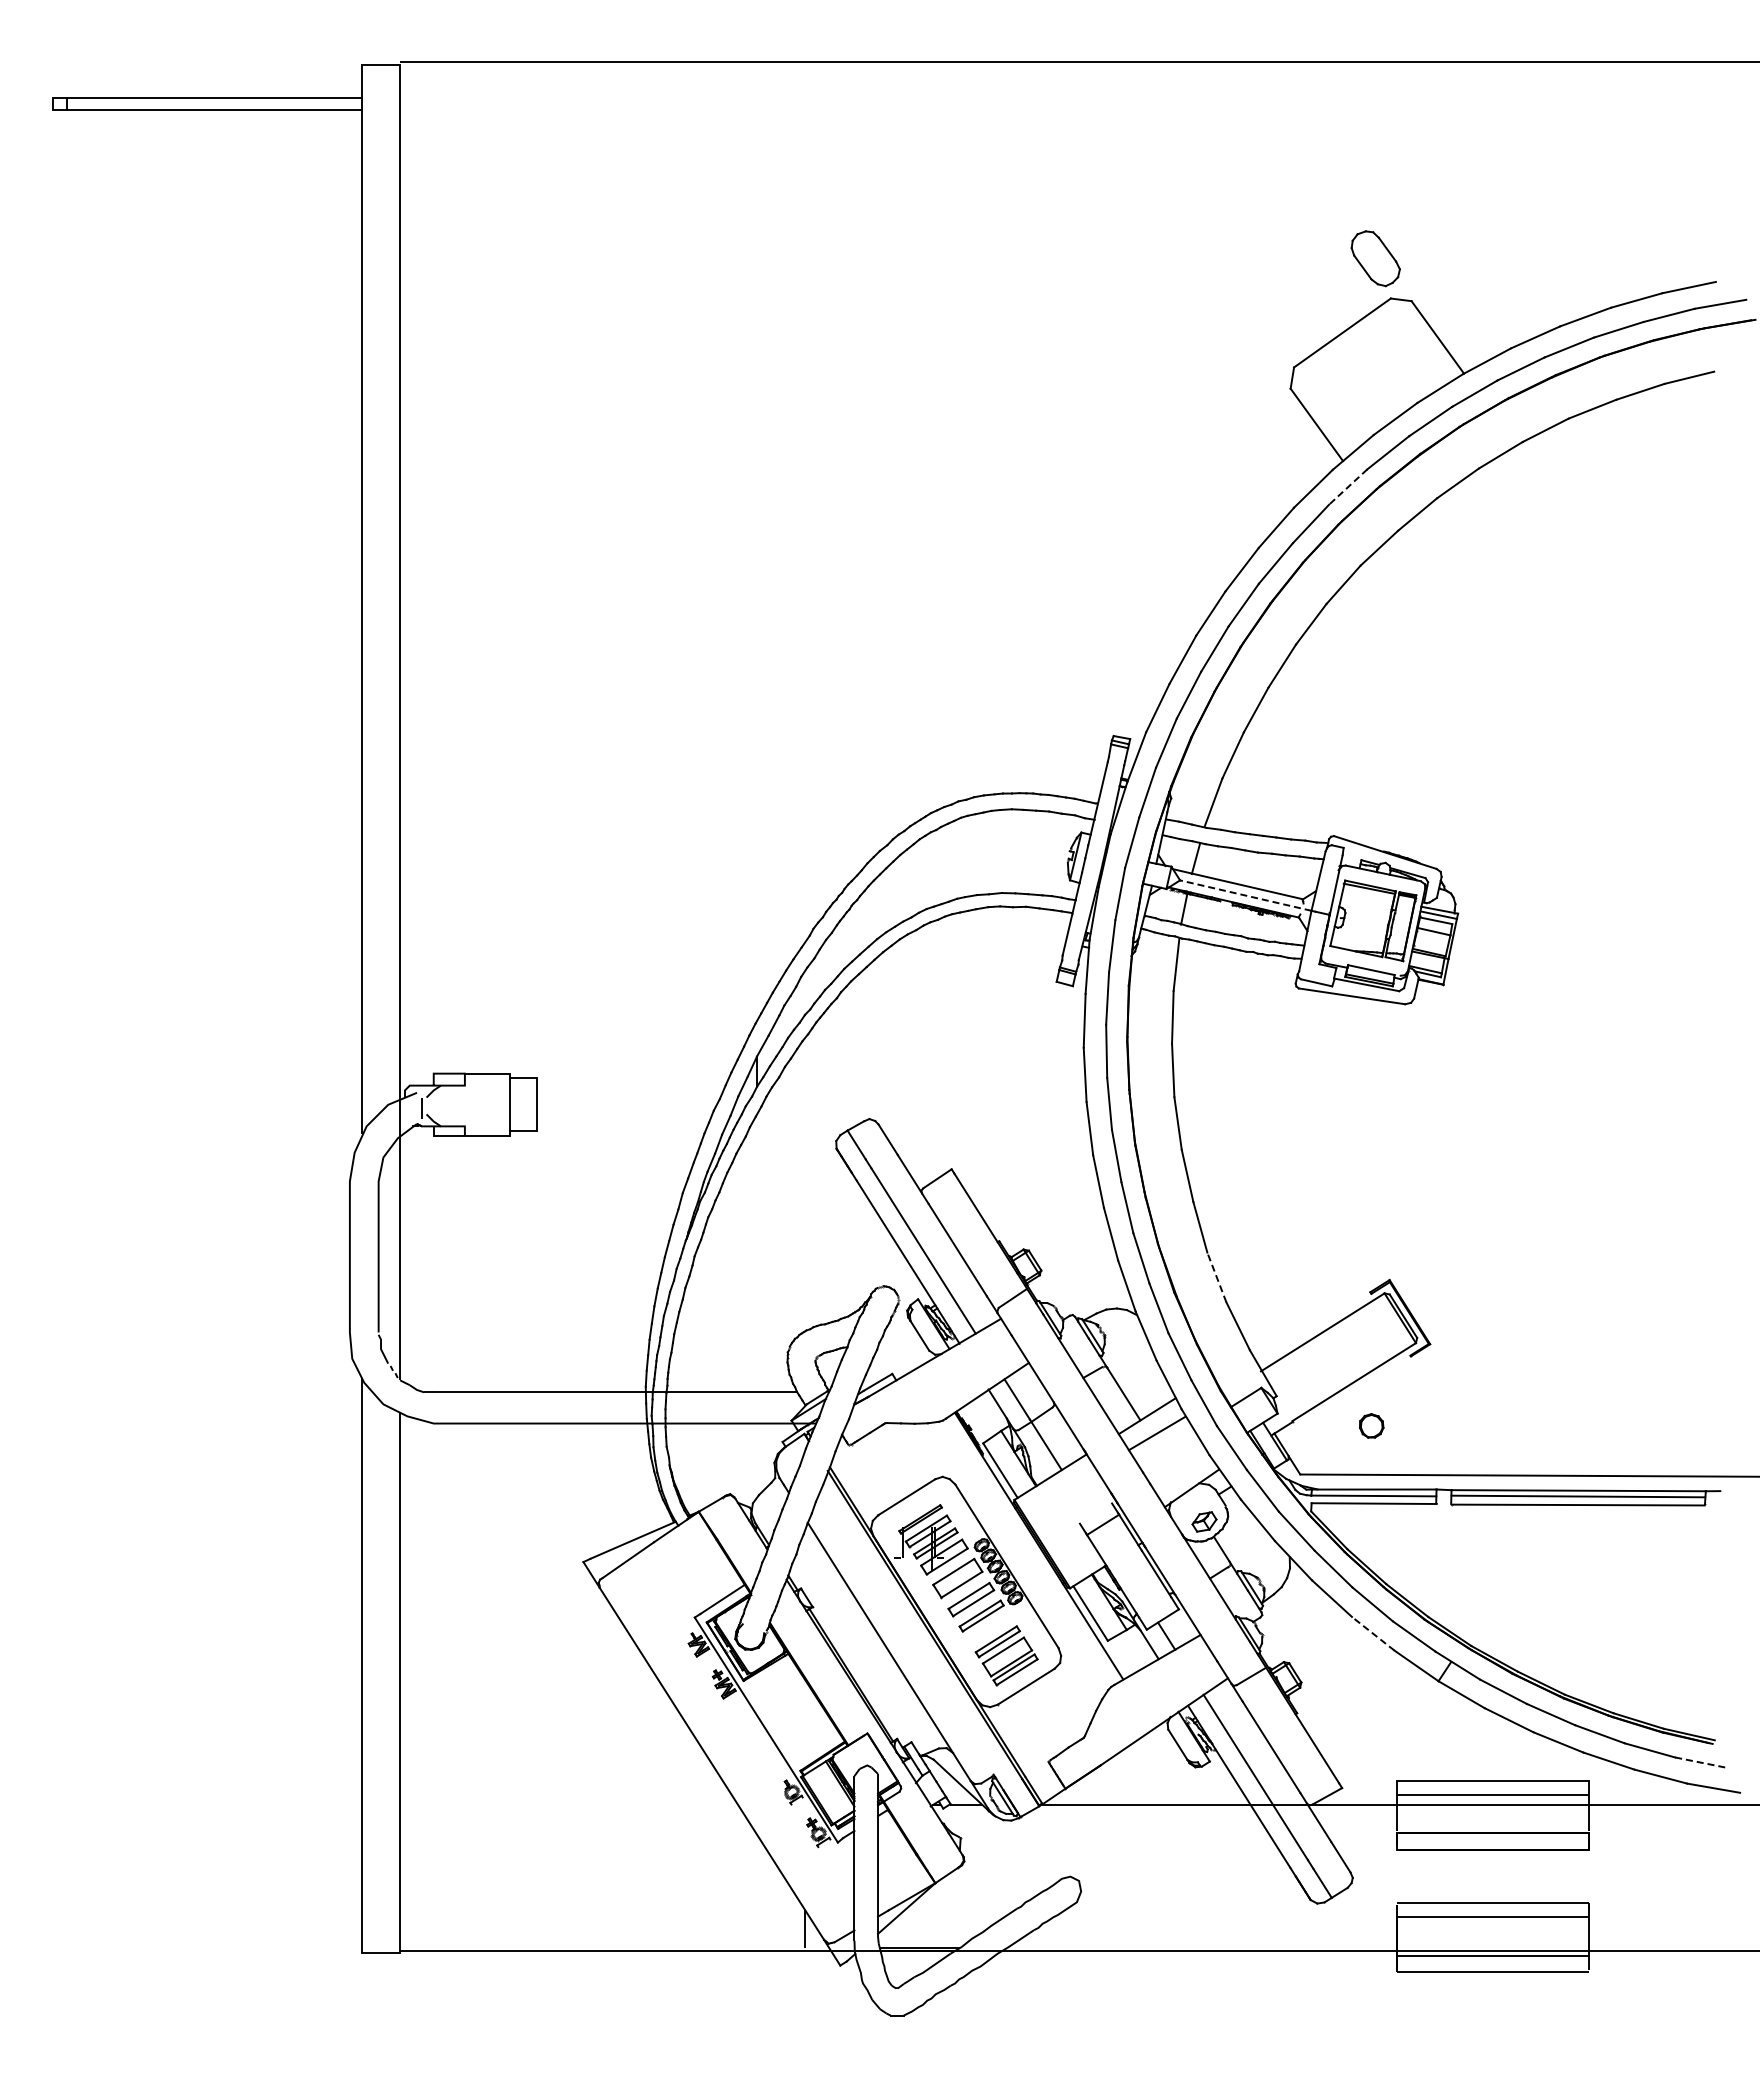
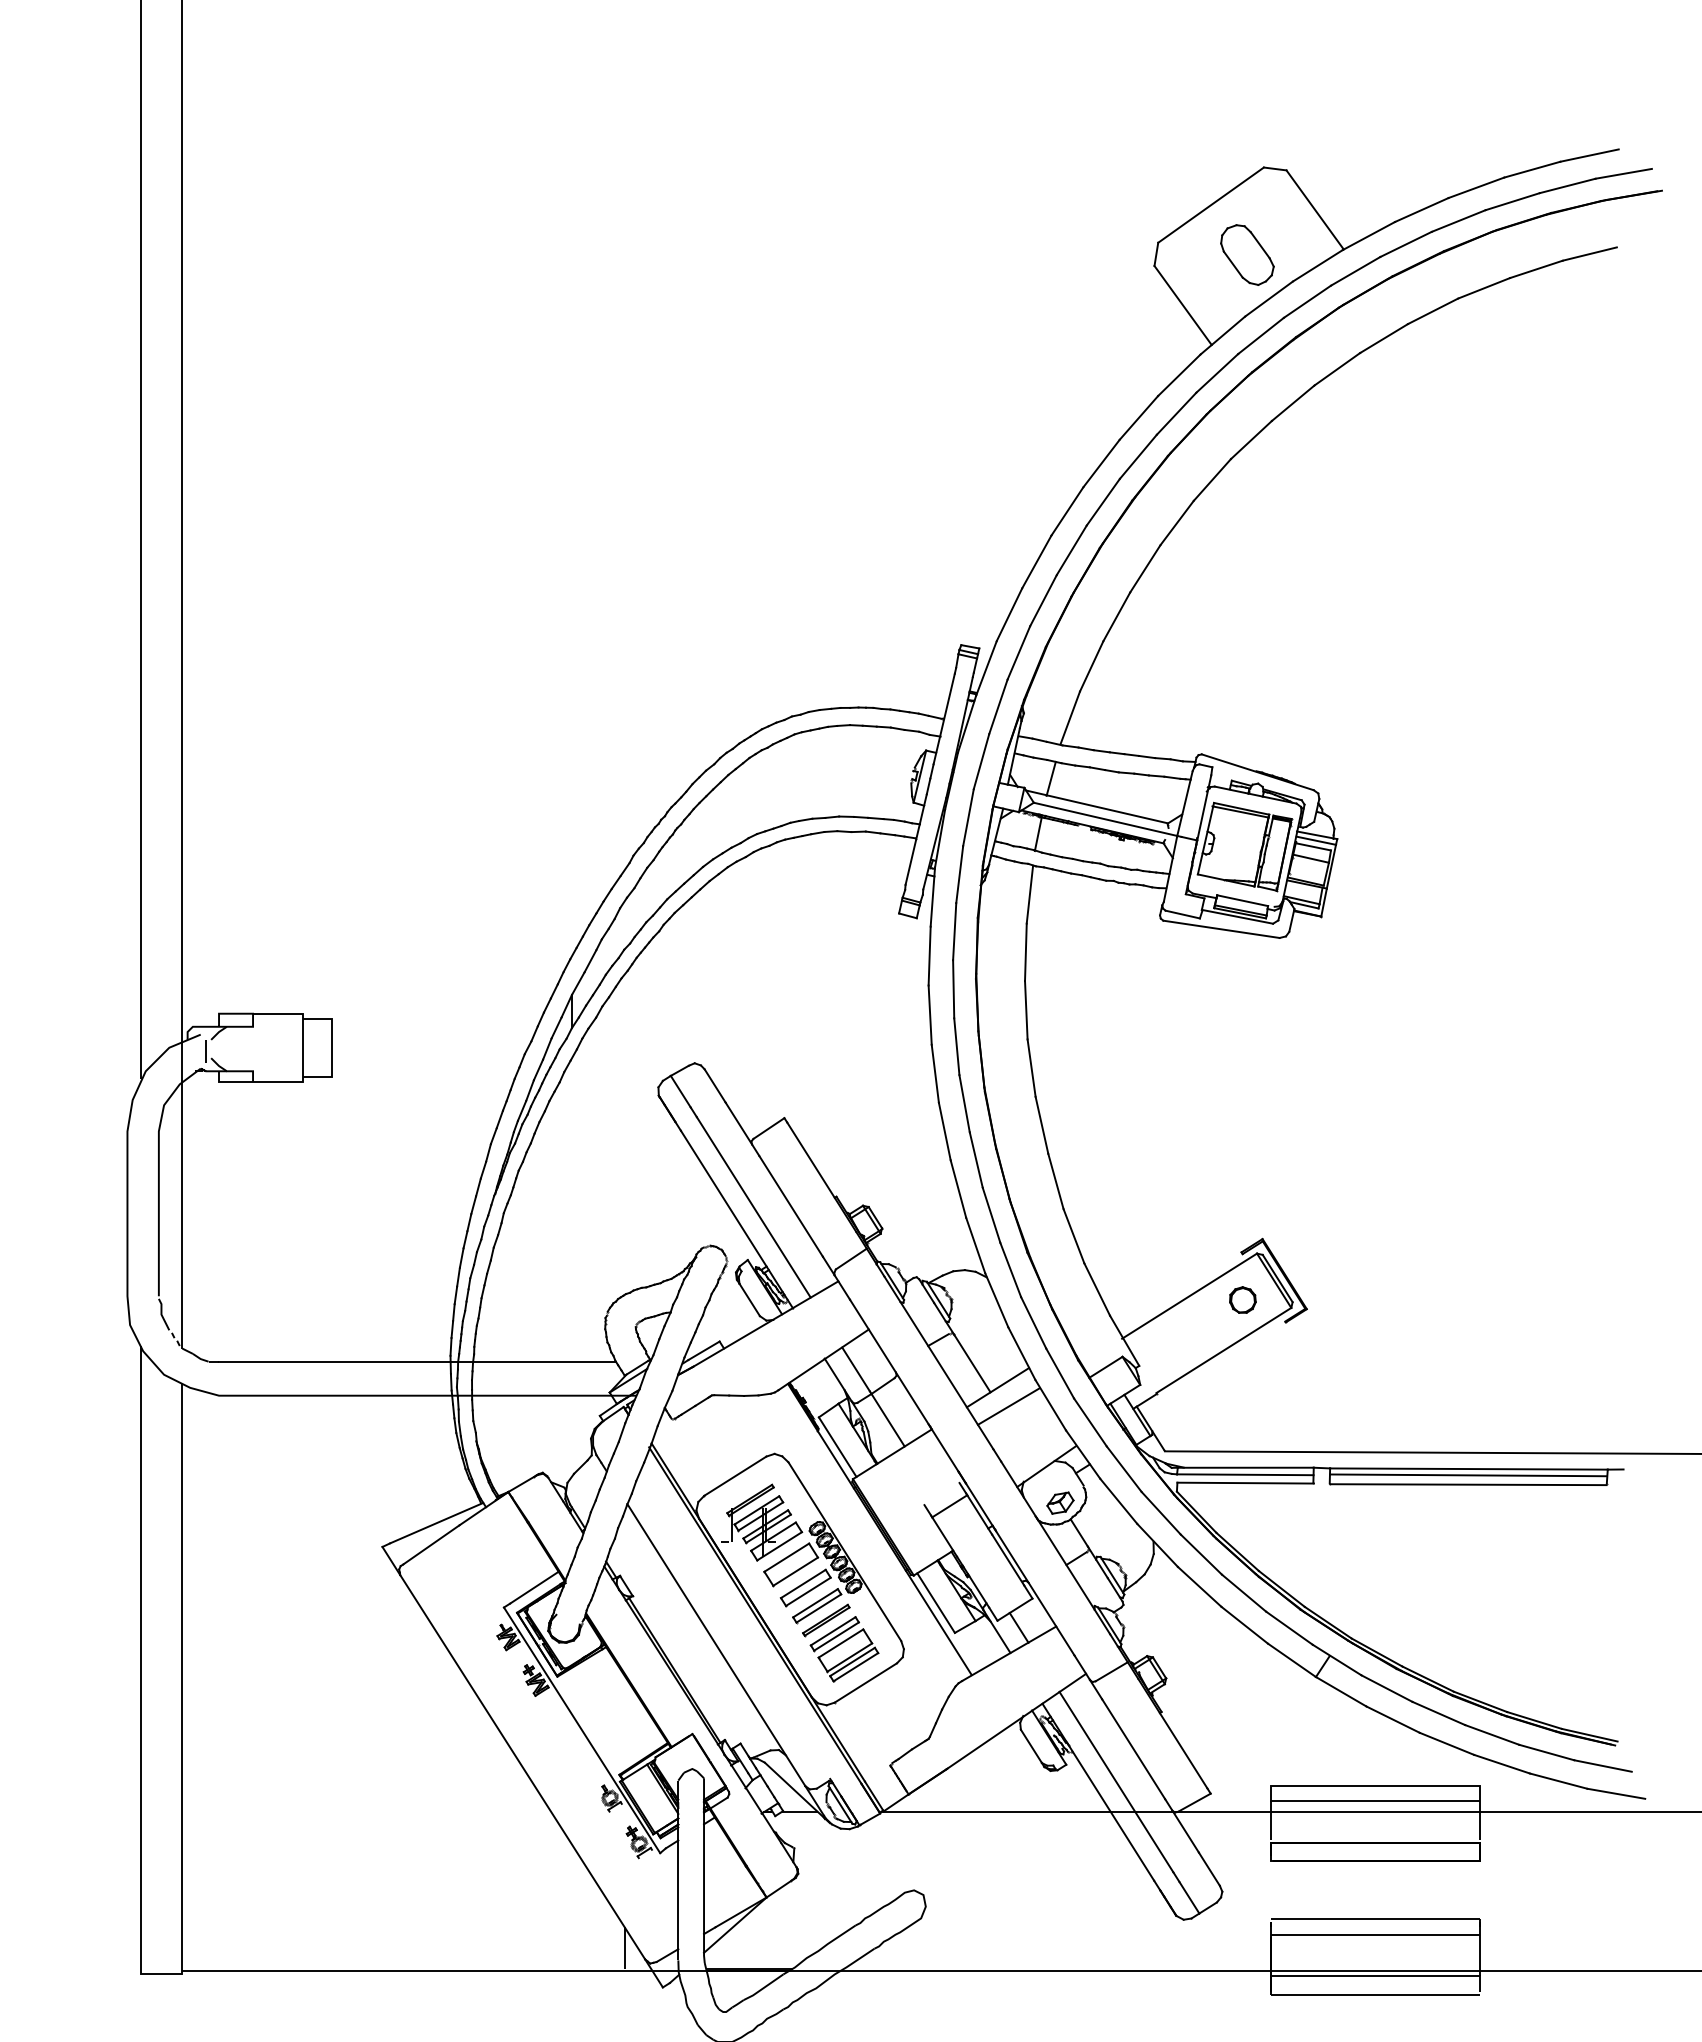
part: (1375, 258) -> (1247, 254), moved
line: (1347, 487) -> (1216, 373), dashed -> solid
line: (1245, 895) -> (1105, 819), dashed -> solid
line: (1216, 1277) -> (1073, 1236), dashed -> solid
part: (1371, 1425) -> (1242, 1299), moved
part: (989, 1629) -> (825, 1620), added
line: (1372, 1633) -> (1243, 1624), dashed -> solid
line: (1701, 1762) -> (1603, 1765), dashed -> solid

